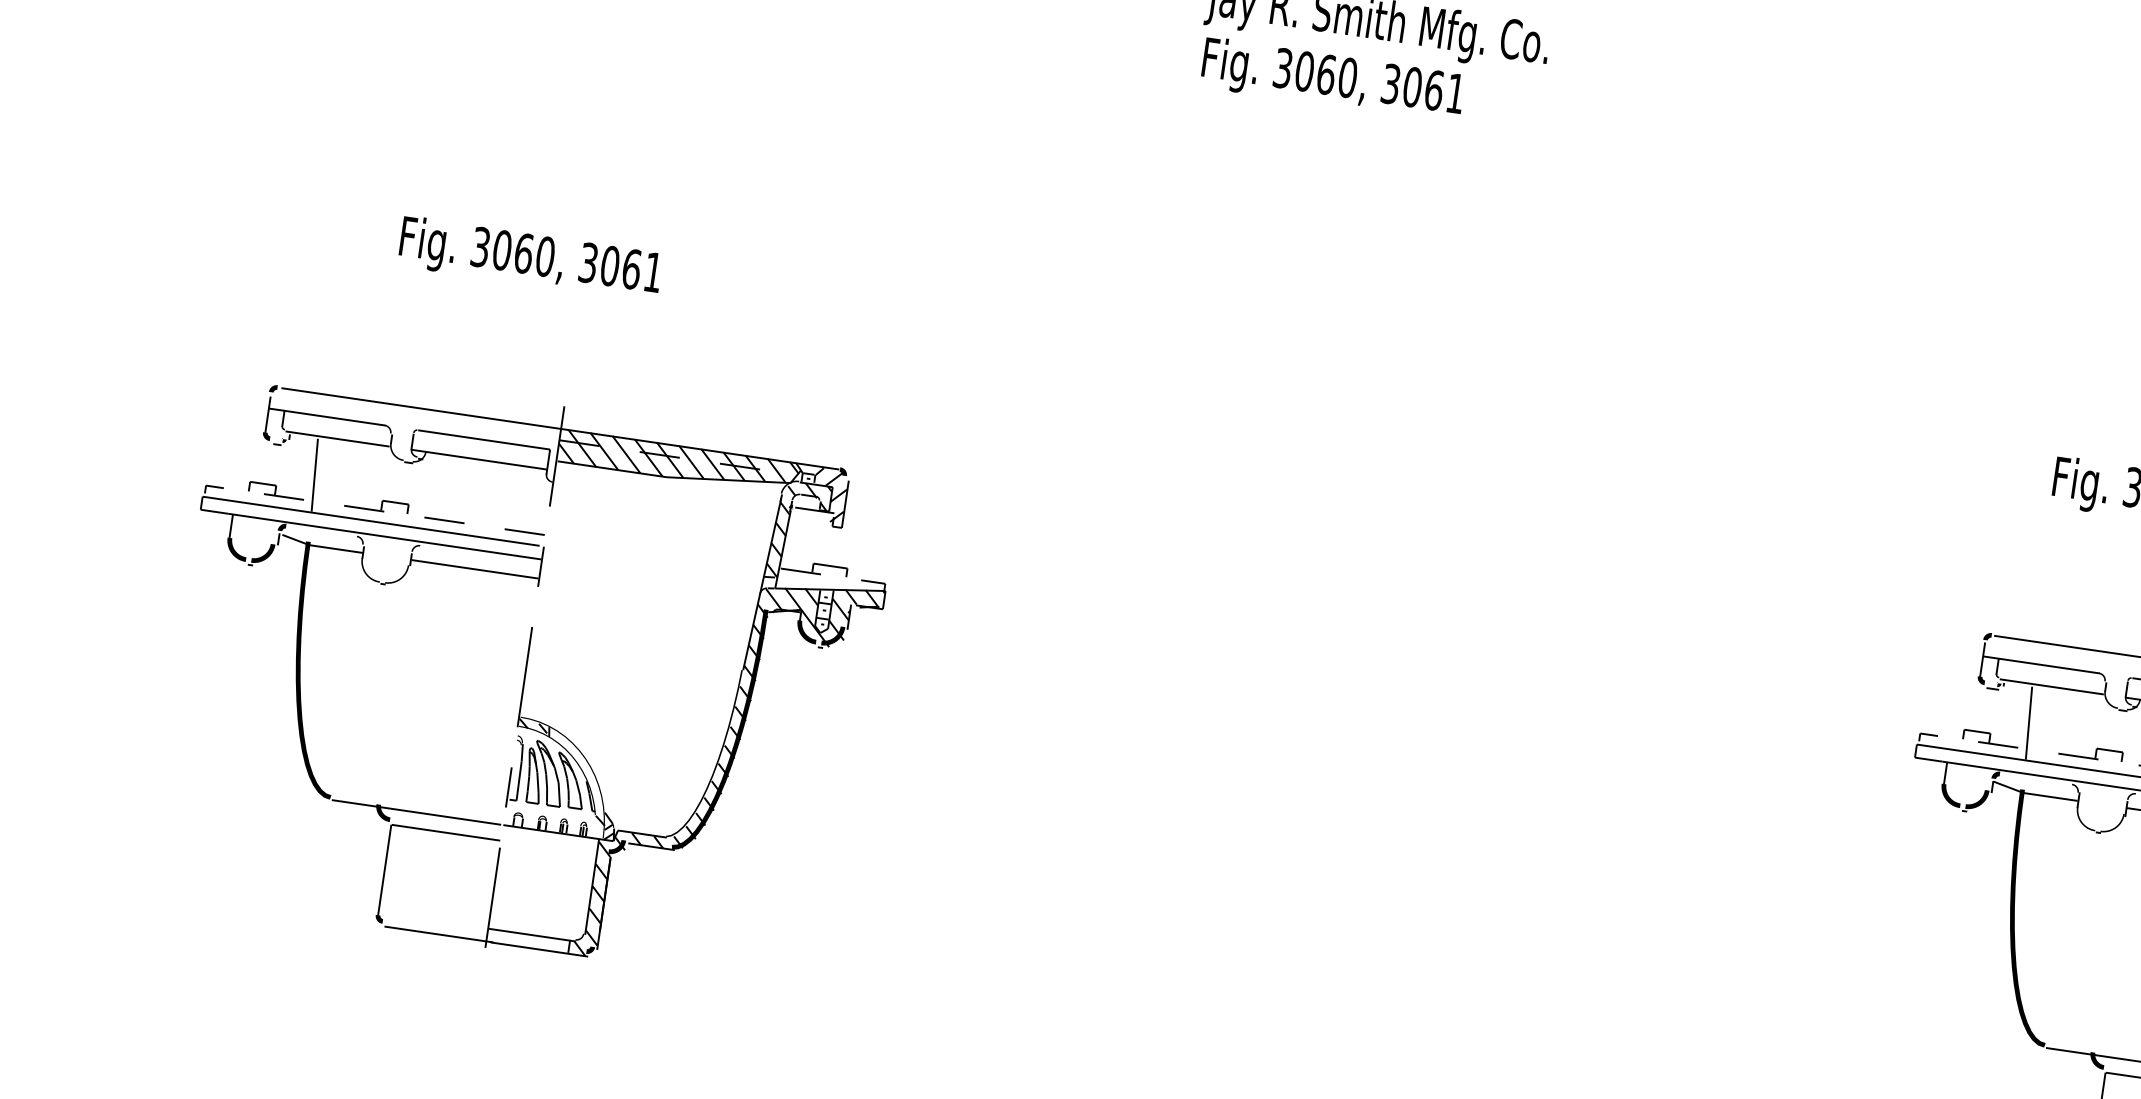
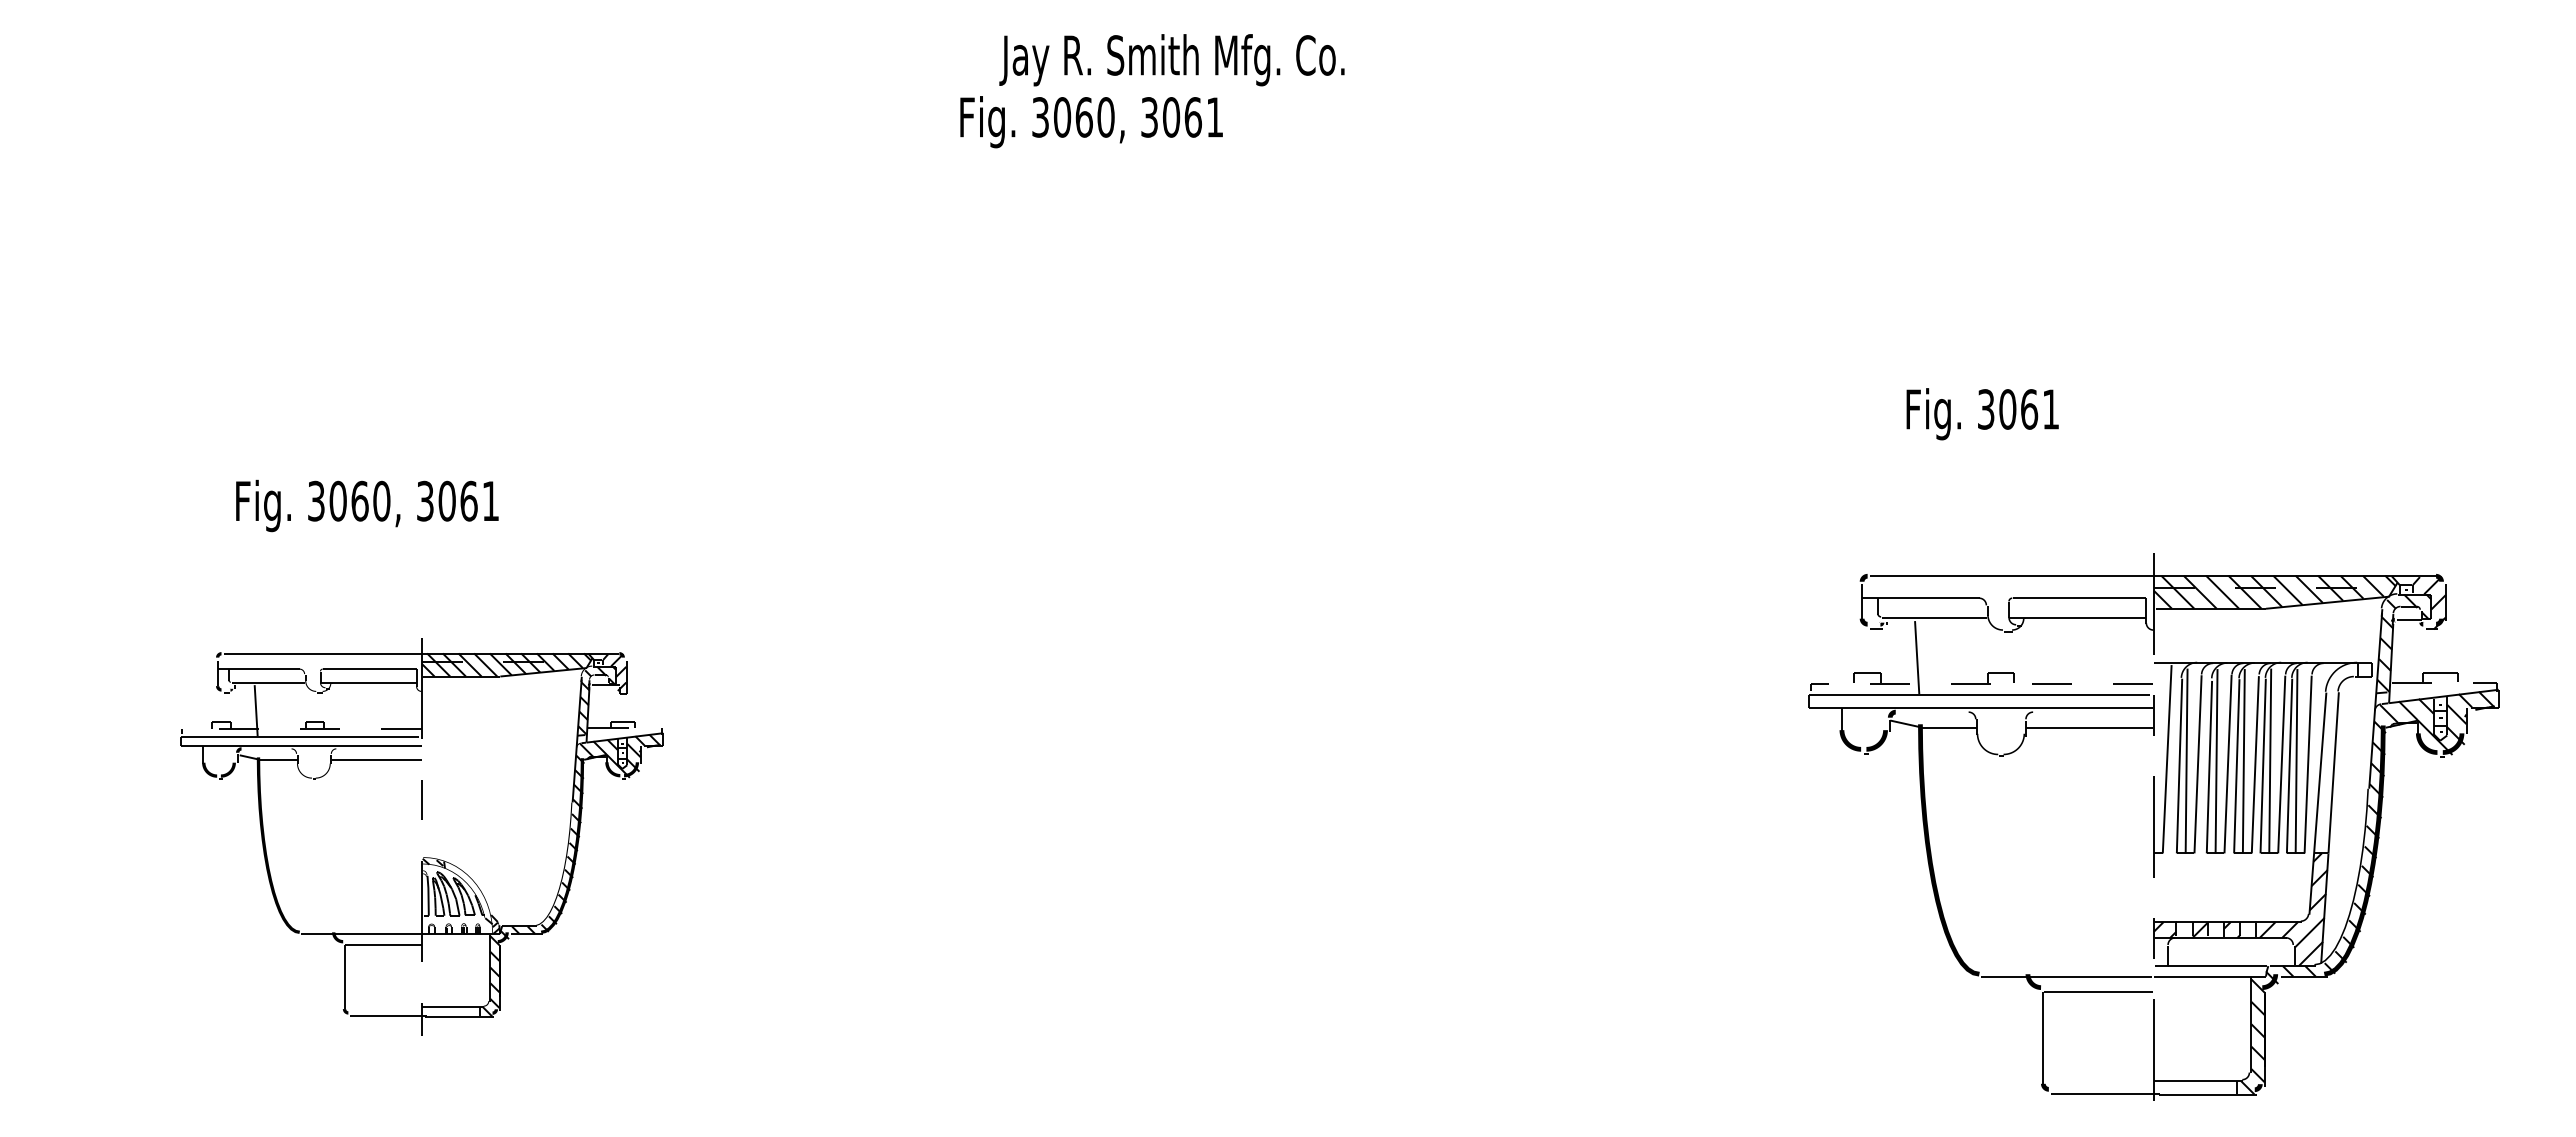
text: (1332, 80) -> (1091, 122), moved
text: (530, 258) -> (367, 505), moved
part: (524, 677) -> (421, 829), size x0.7

